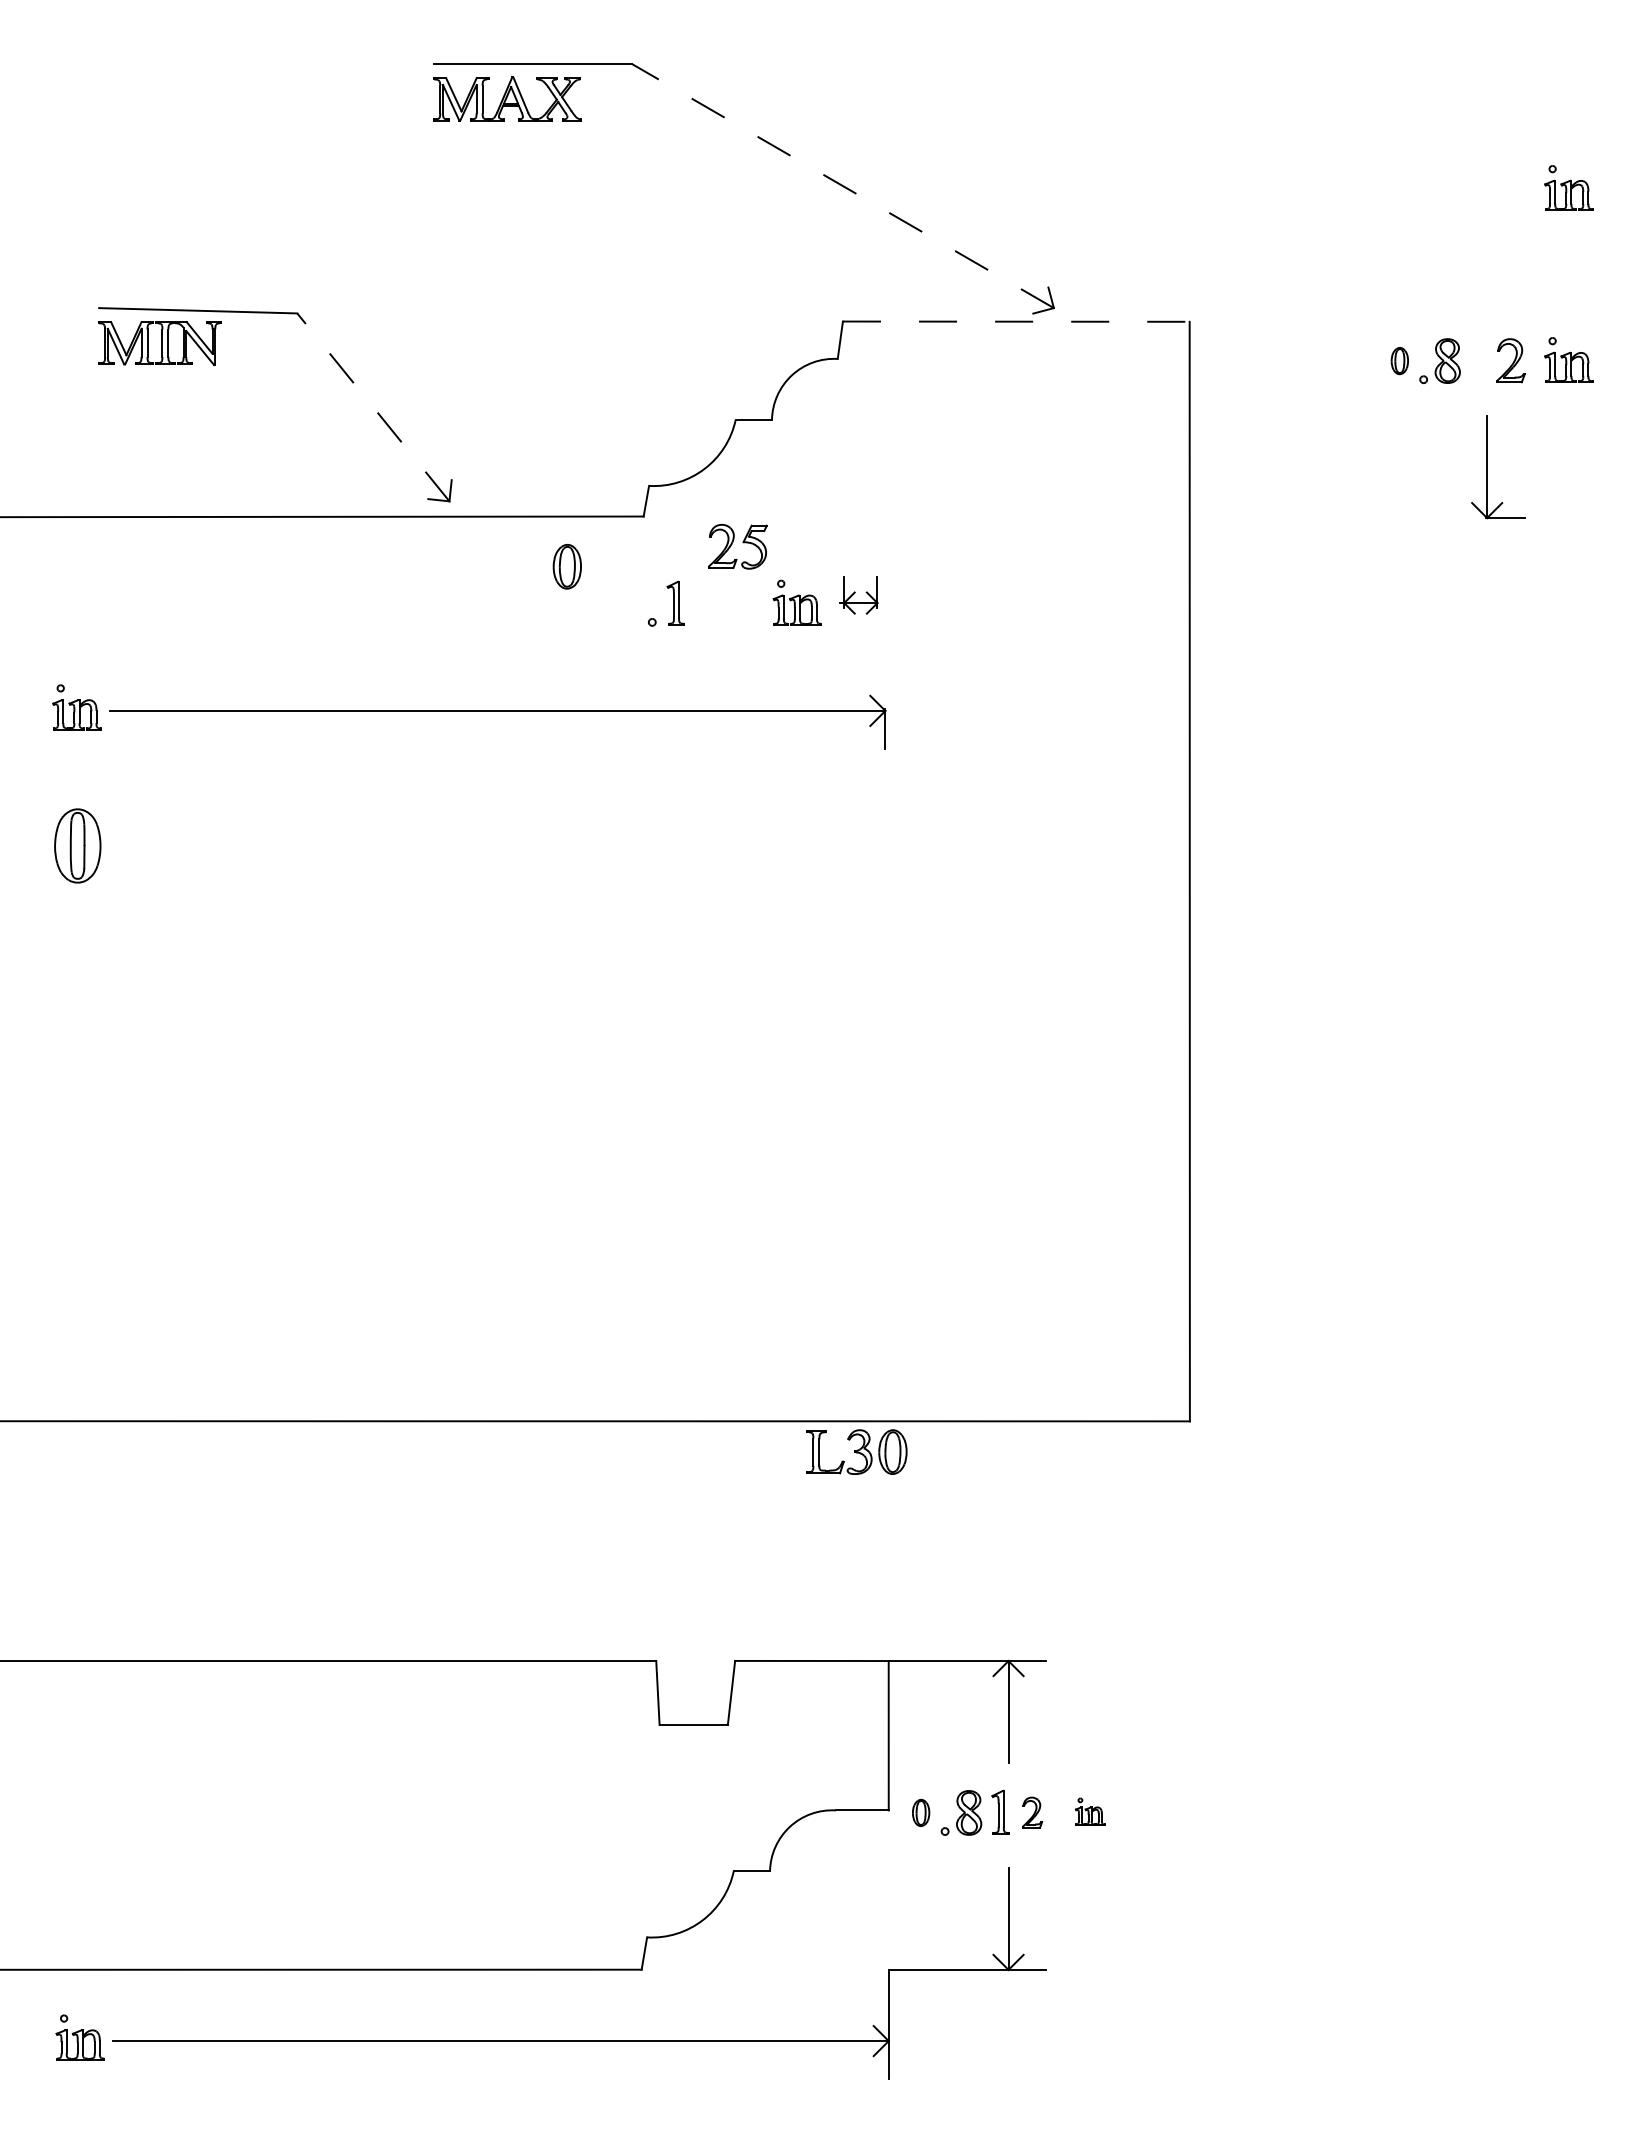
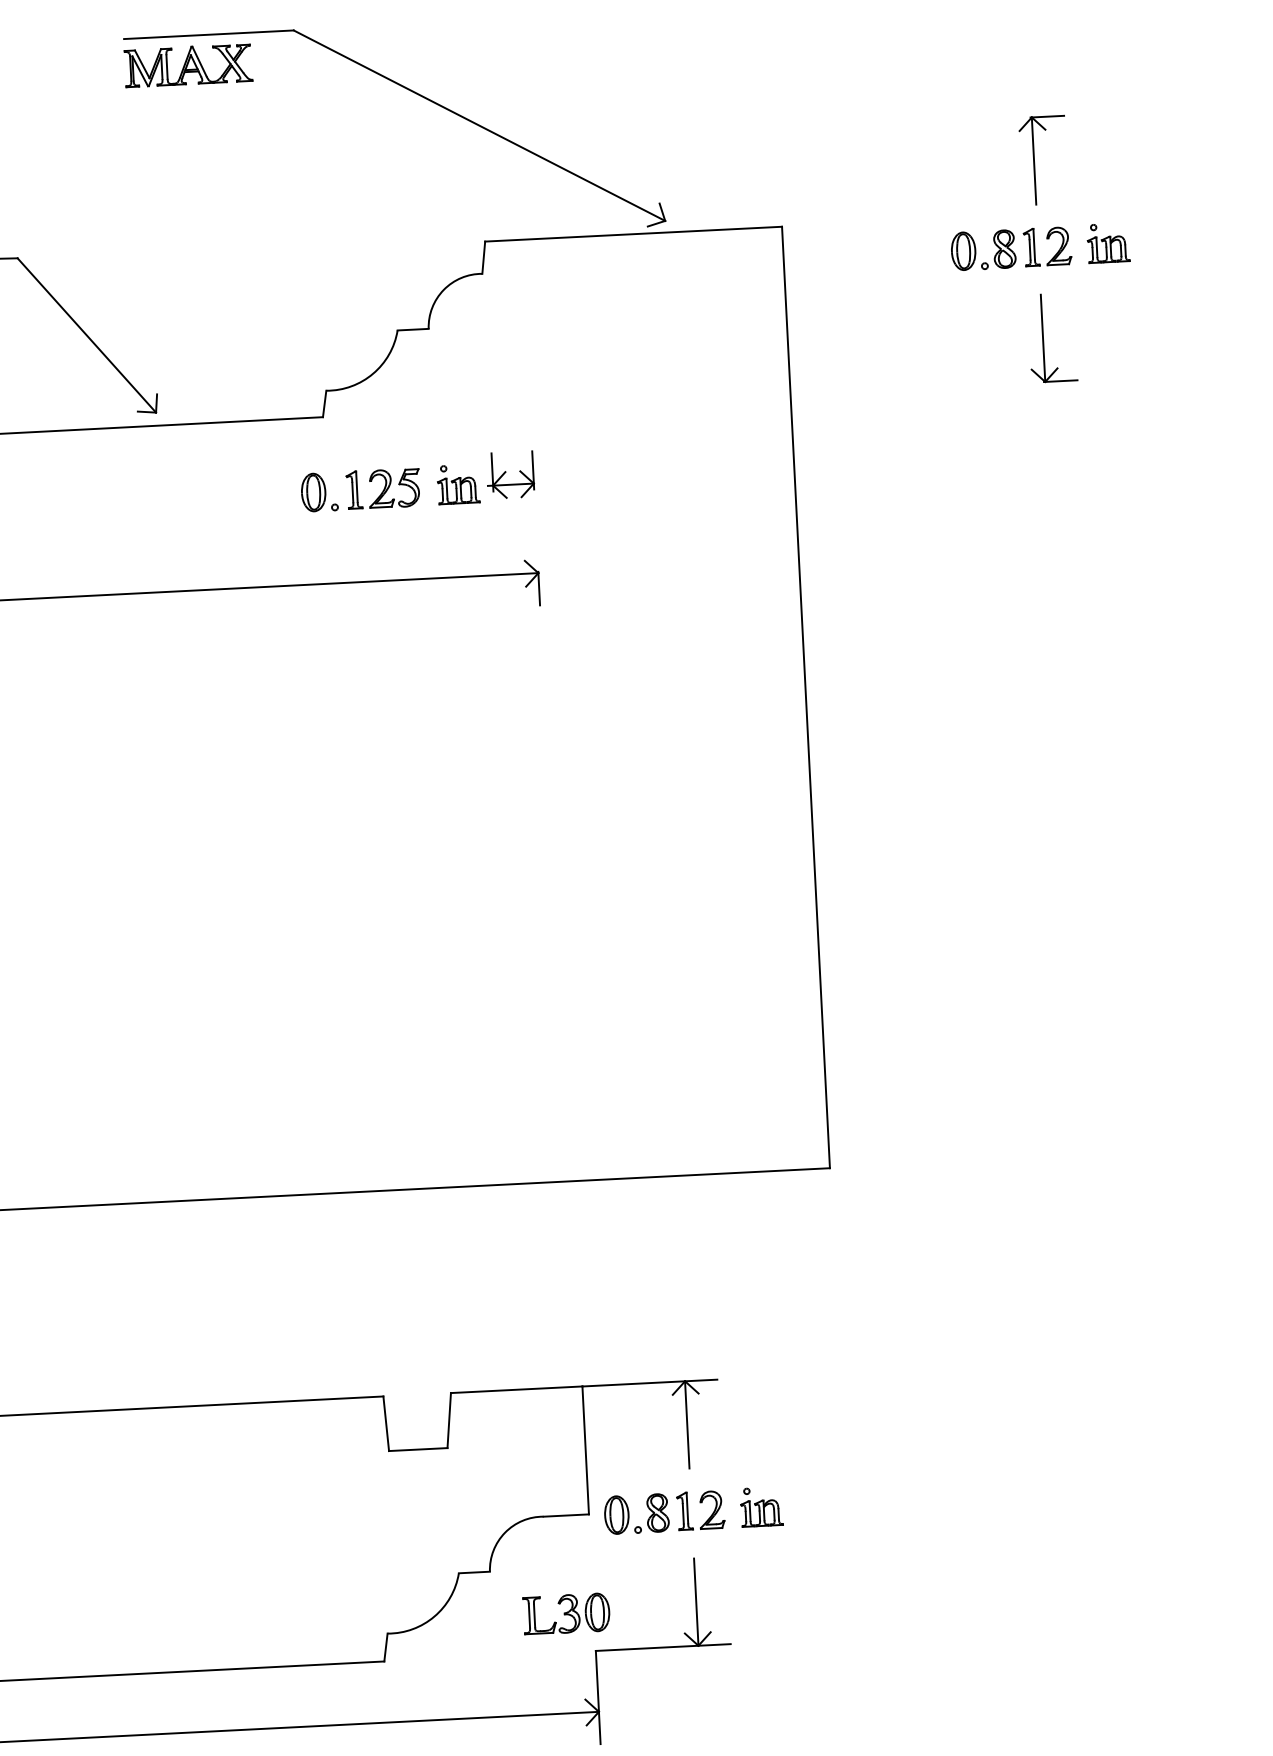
line: (842, 185) -> (478, 125), dashed -> solid
part: (1568, 187) -> (1100, 95), removed
part: (1487, 259) -> (1034, 160), added
line: (1016, 321) -> (633, 234), dashed -> solid
part: (1399, 360) -> (963, 250), size x1.67
part: (1479, 360) -> (1031, 247), added
line: (373, 407) -> (86, 335), dashed -> solid
part: (737, 546) -> (394, 488), moved
part: (566, 566) -> (312, 492), moved
part: (858, 595) -> (510, 475), size x1.43
part: (856, 1451) -> (566, 1613), moved
part: (1089, 1811) -> (760, 1506), size x1.67
part: (920, 1812) -> (616, 1514), size x1.67
part: (1032, 1812) -> (712, 1509), size x1.43

